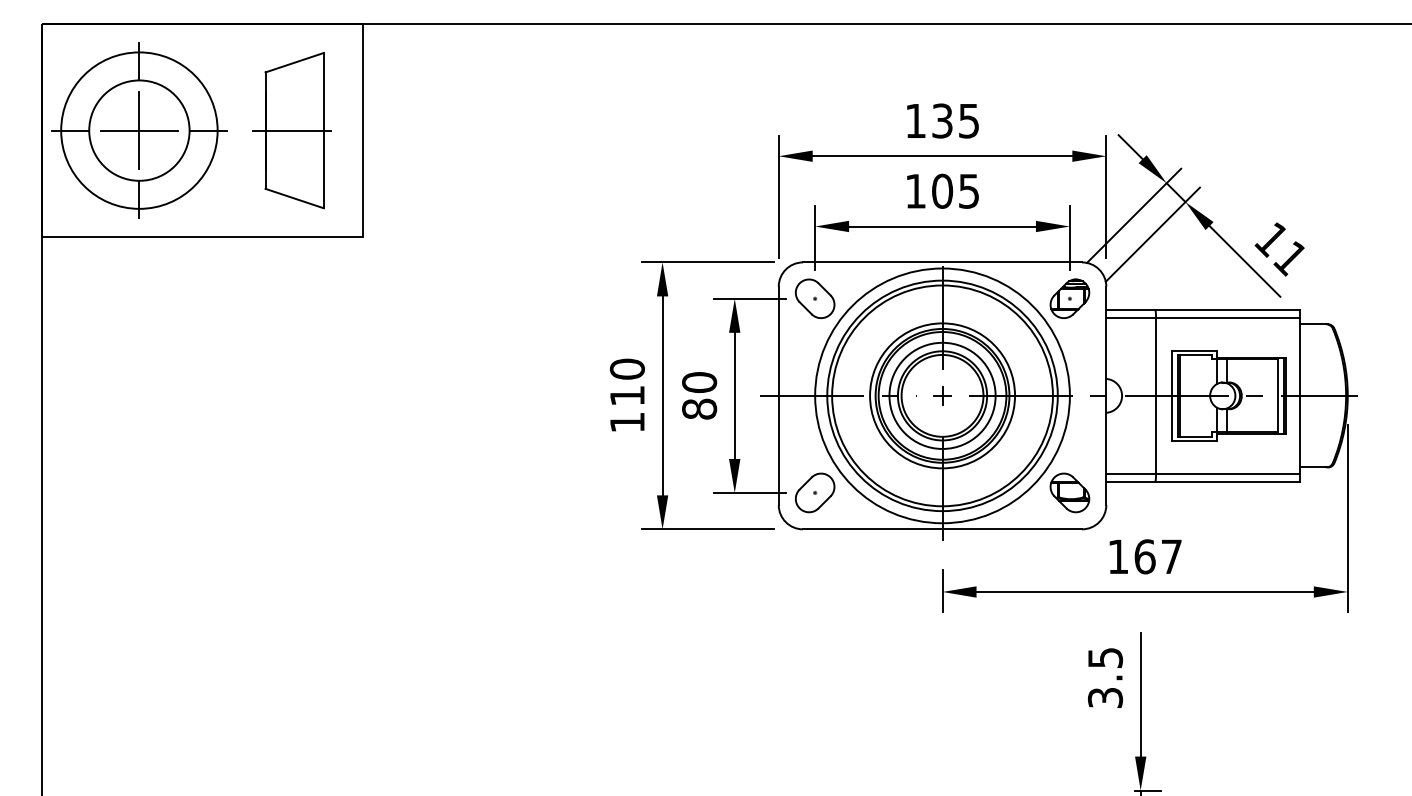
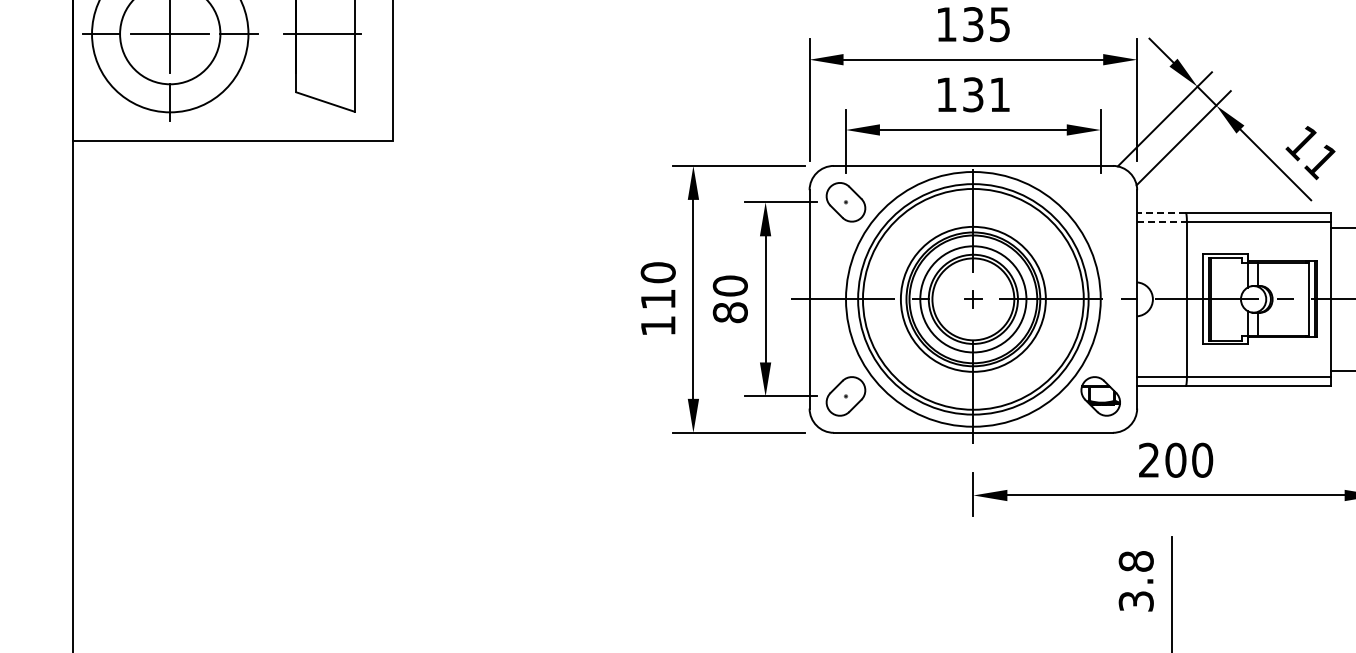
text: (955, 190) -> (986, 93), 105 -> 131
part: (1069, 298) -> (1100, 201), removed
line: (1130, 309) -> (1161, 212), solid -> dashed
line: (1131, 318) -> (1162, 221), solid -> dashed
text: (1145, 556) -> (1176, 459), 167 -> 200
text: (1105, 657) -> (1136, 560), 3.5 -> 3.8

